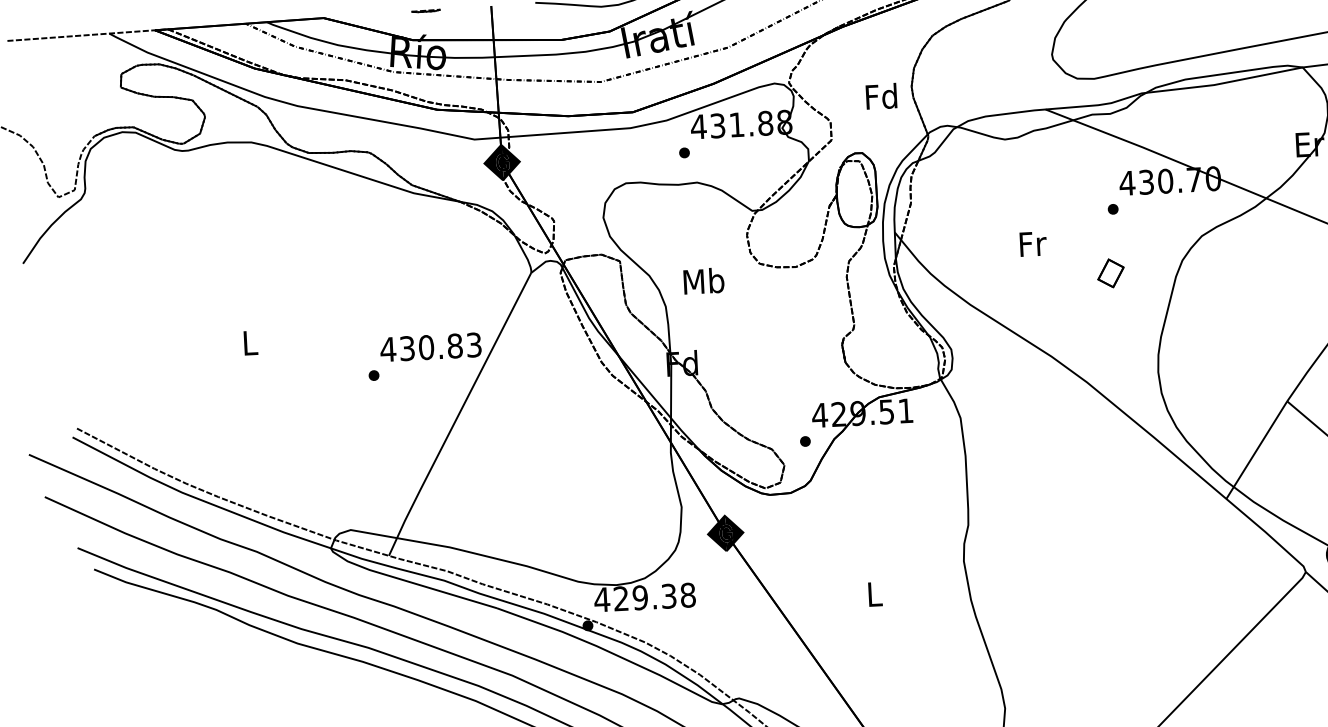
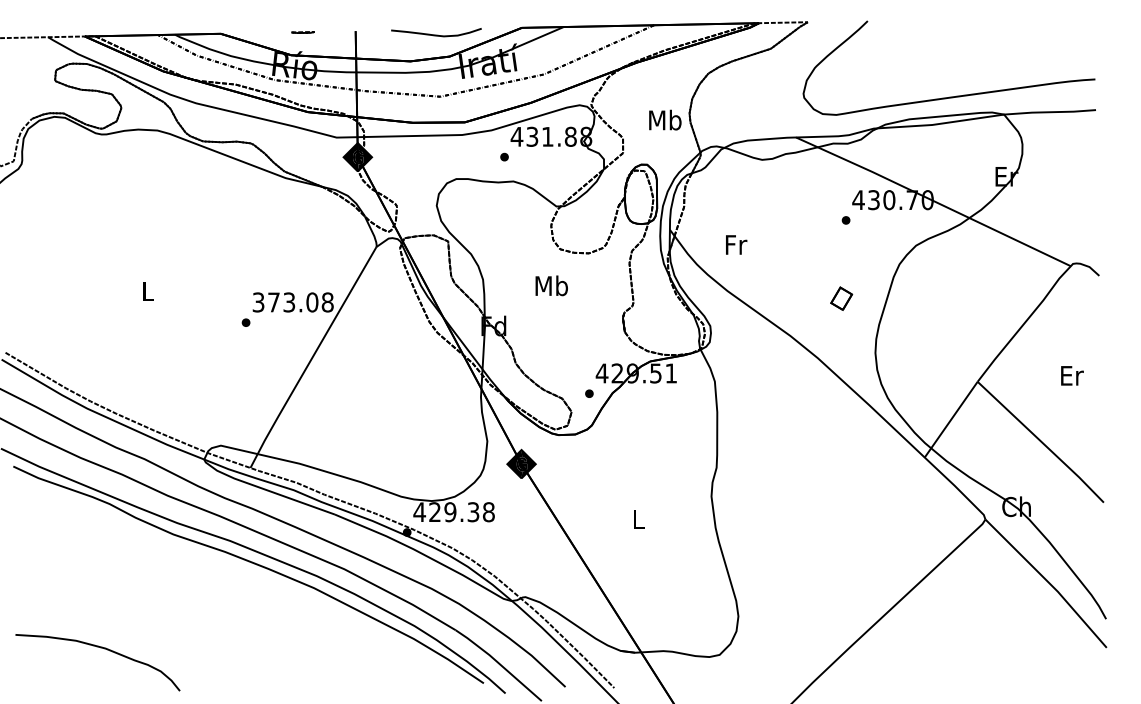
text: (882, 95) -> (665, 119), Fd -> Mb
text: (1033, 243) -> (736, 244), moved
part: (1110, 273) -> (841, 298), moved
text: (703, 280) -> (551, 285), moved
text: (430, 347) -> (292, 302), 430.83 -> 373.08

